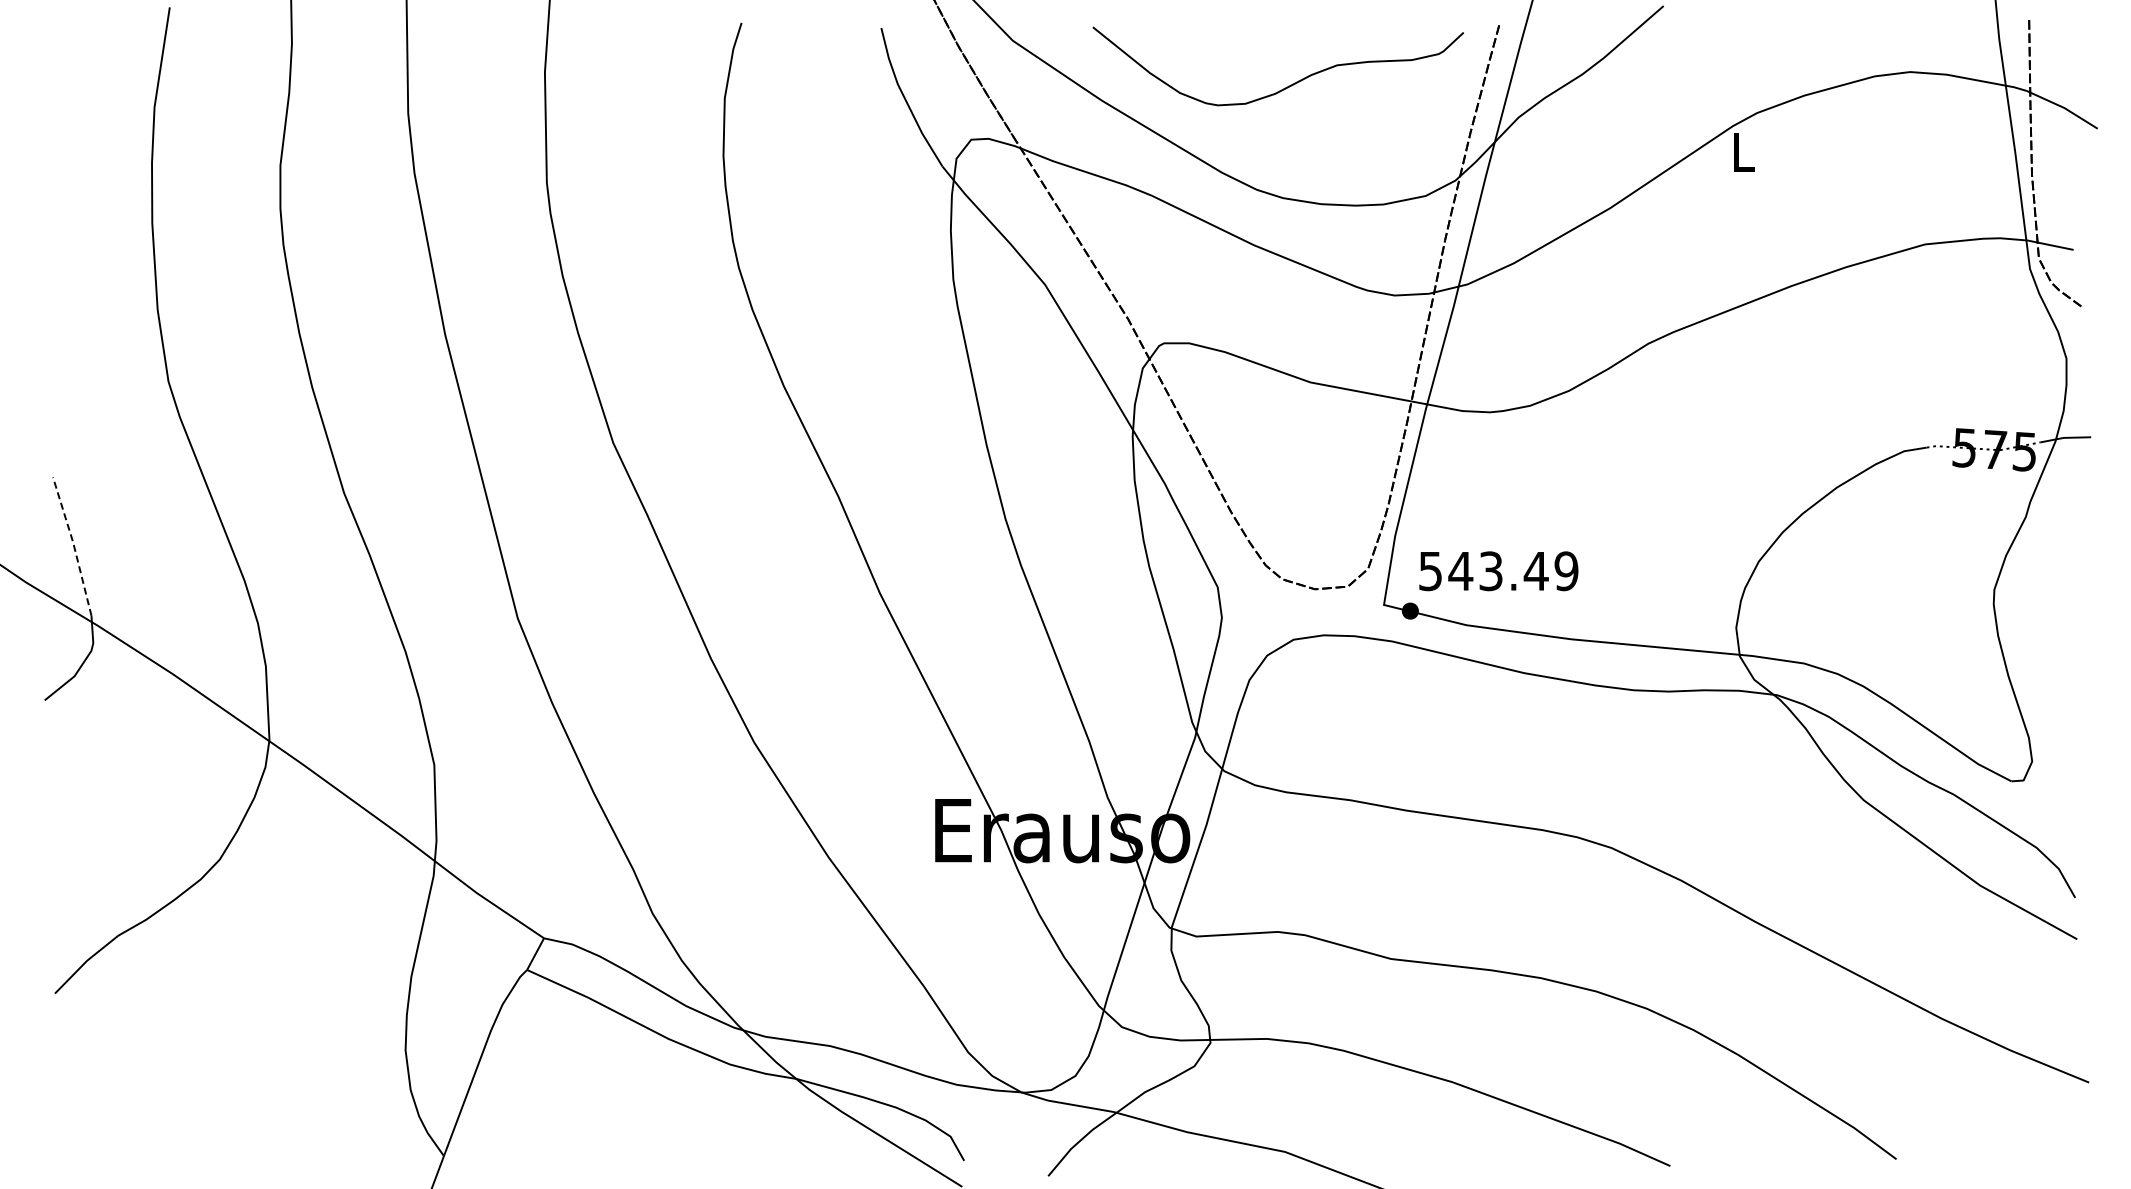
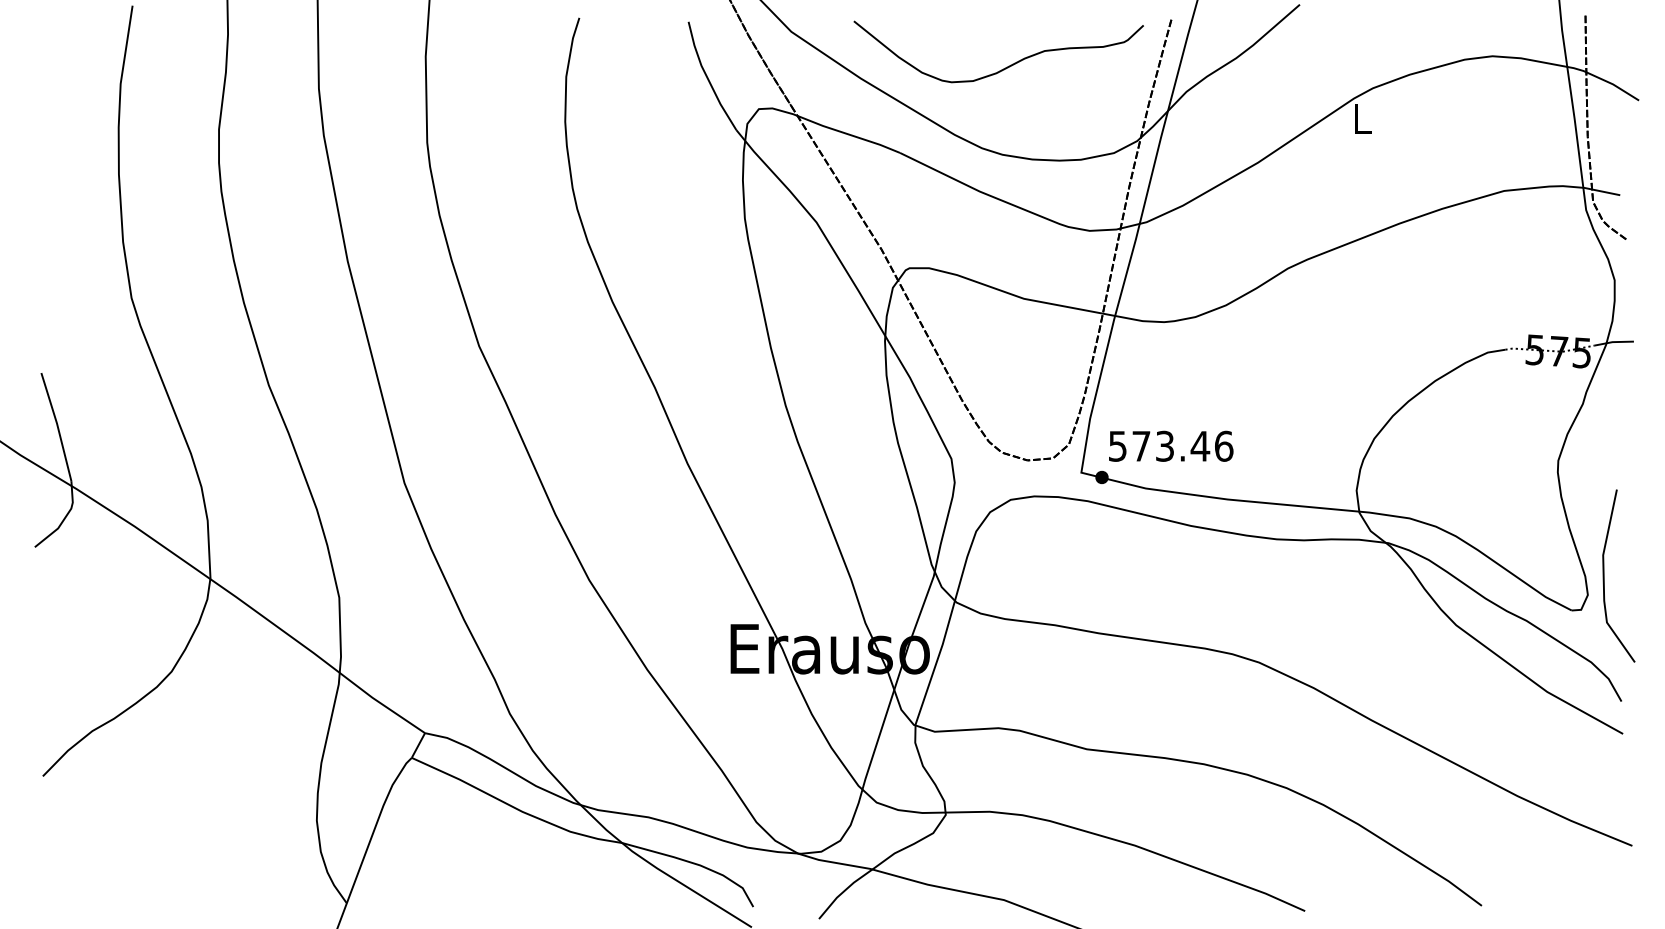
line: (73, 545) -> (57, 426), dashed -> solid
text: (1513, 571) -> (1182, 446), 543.49 -> 573.46
line: (2053, 736) -> (1604, 575), added

